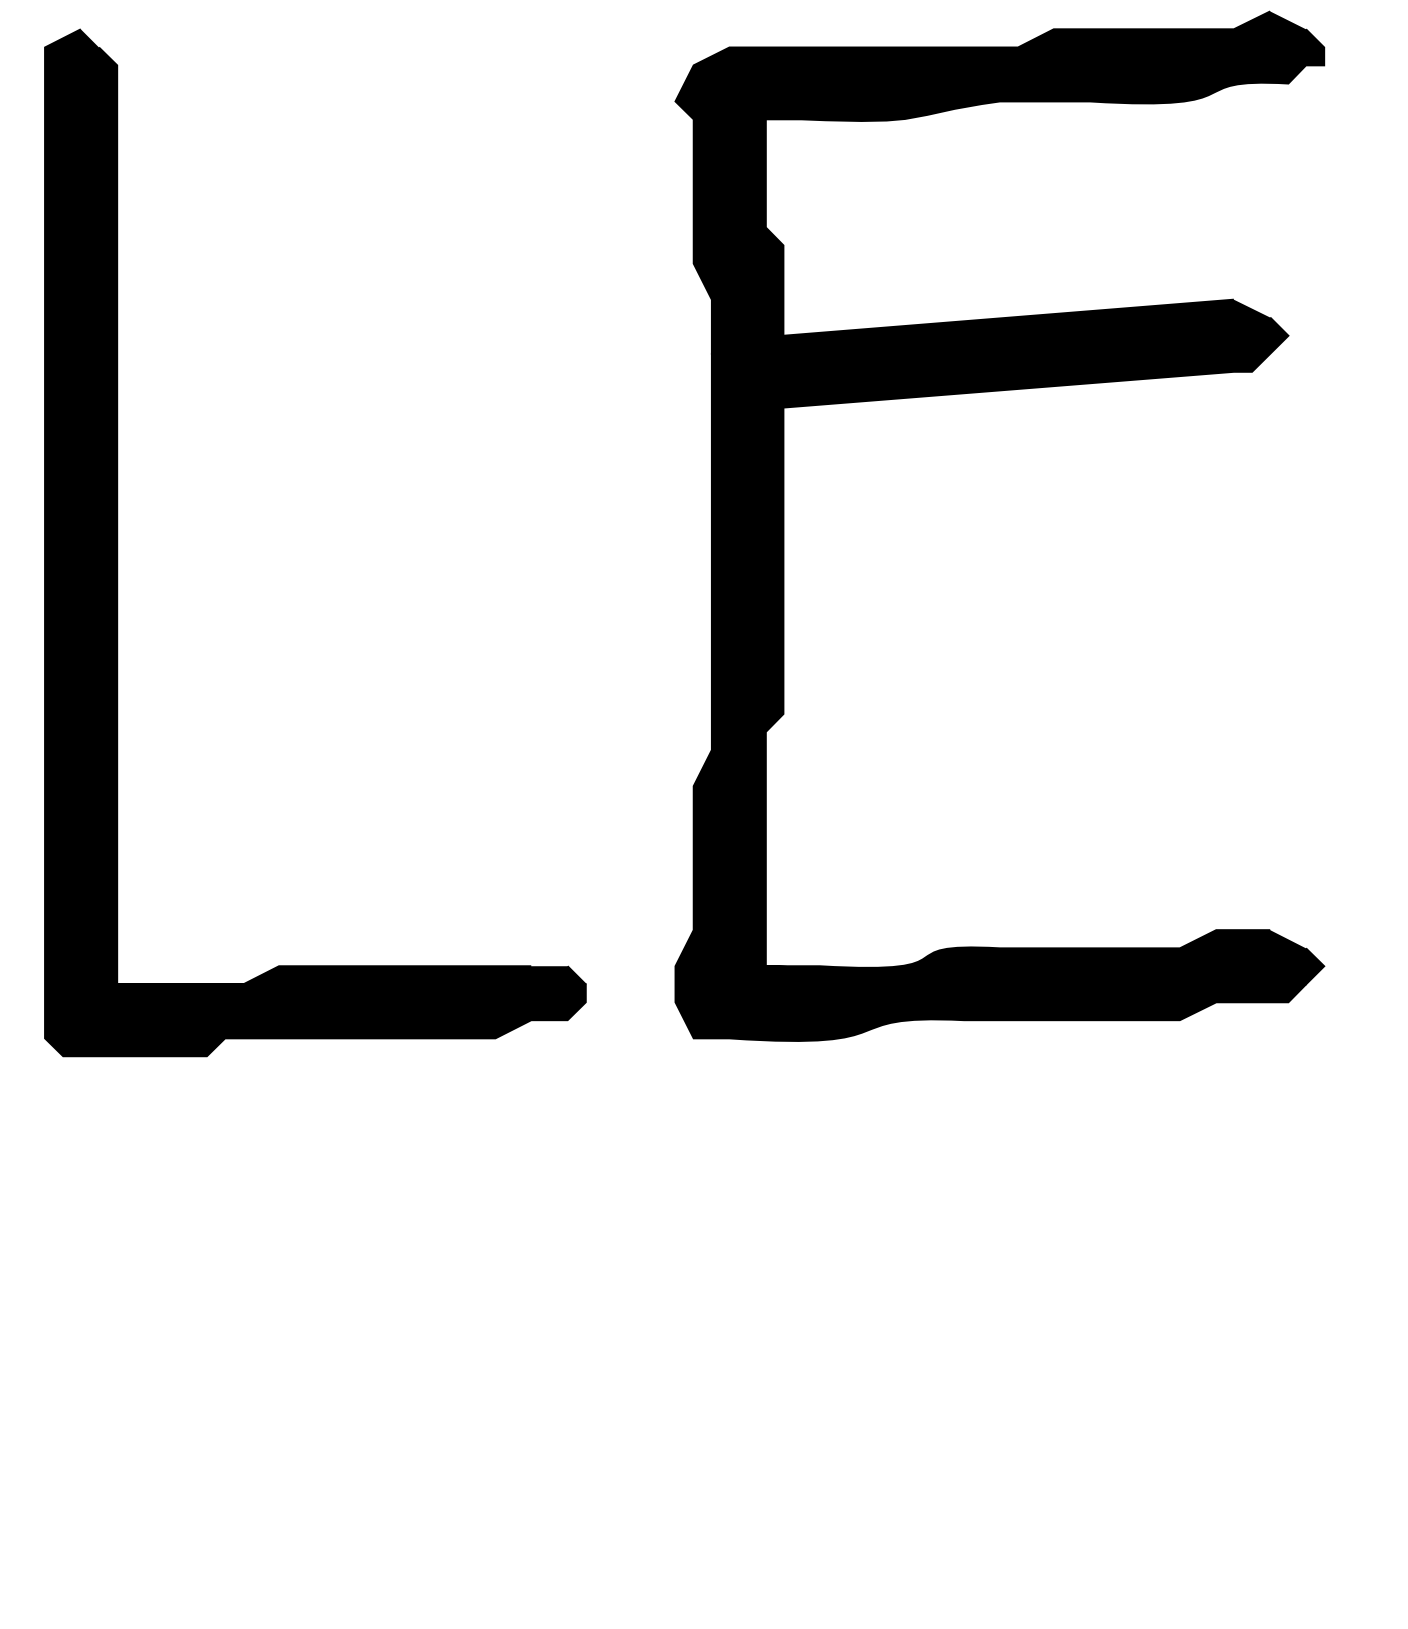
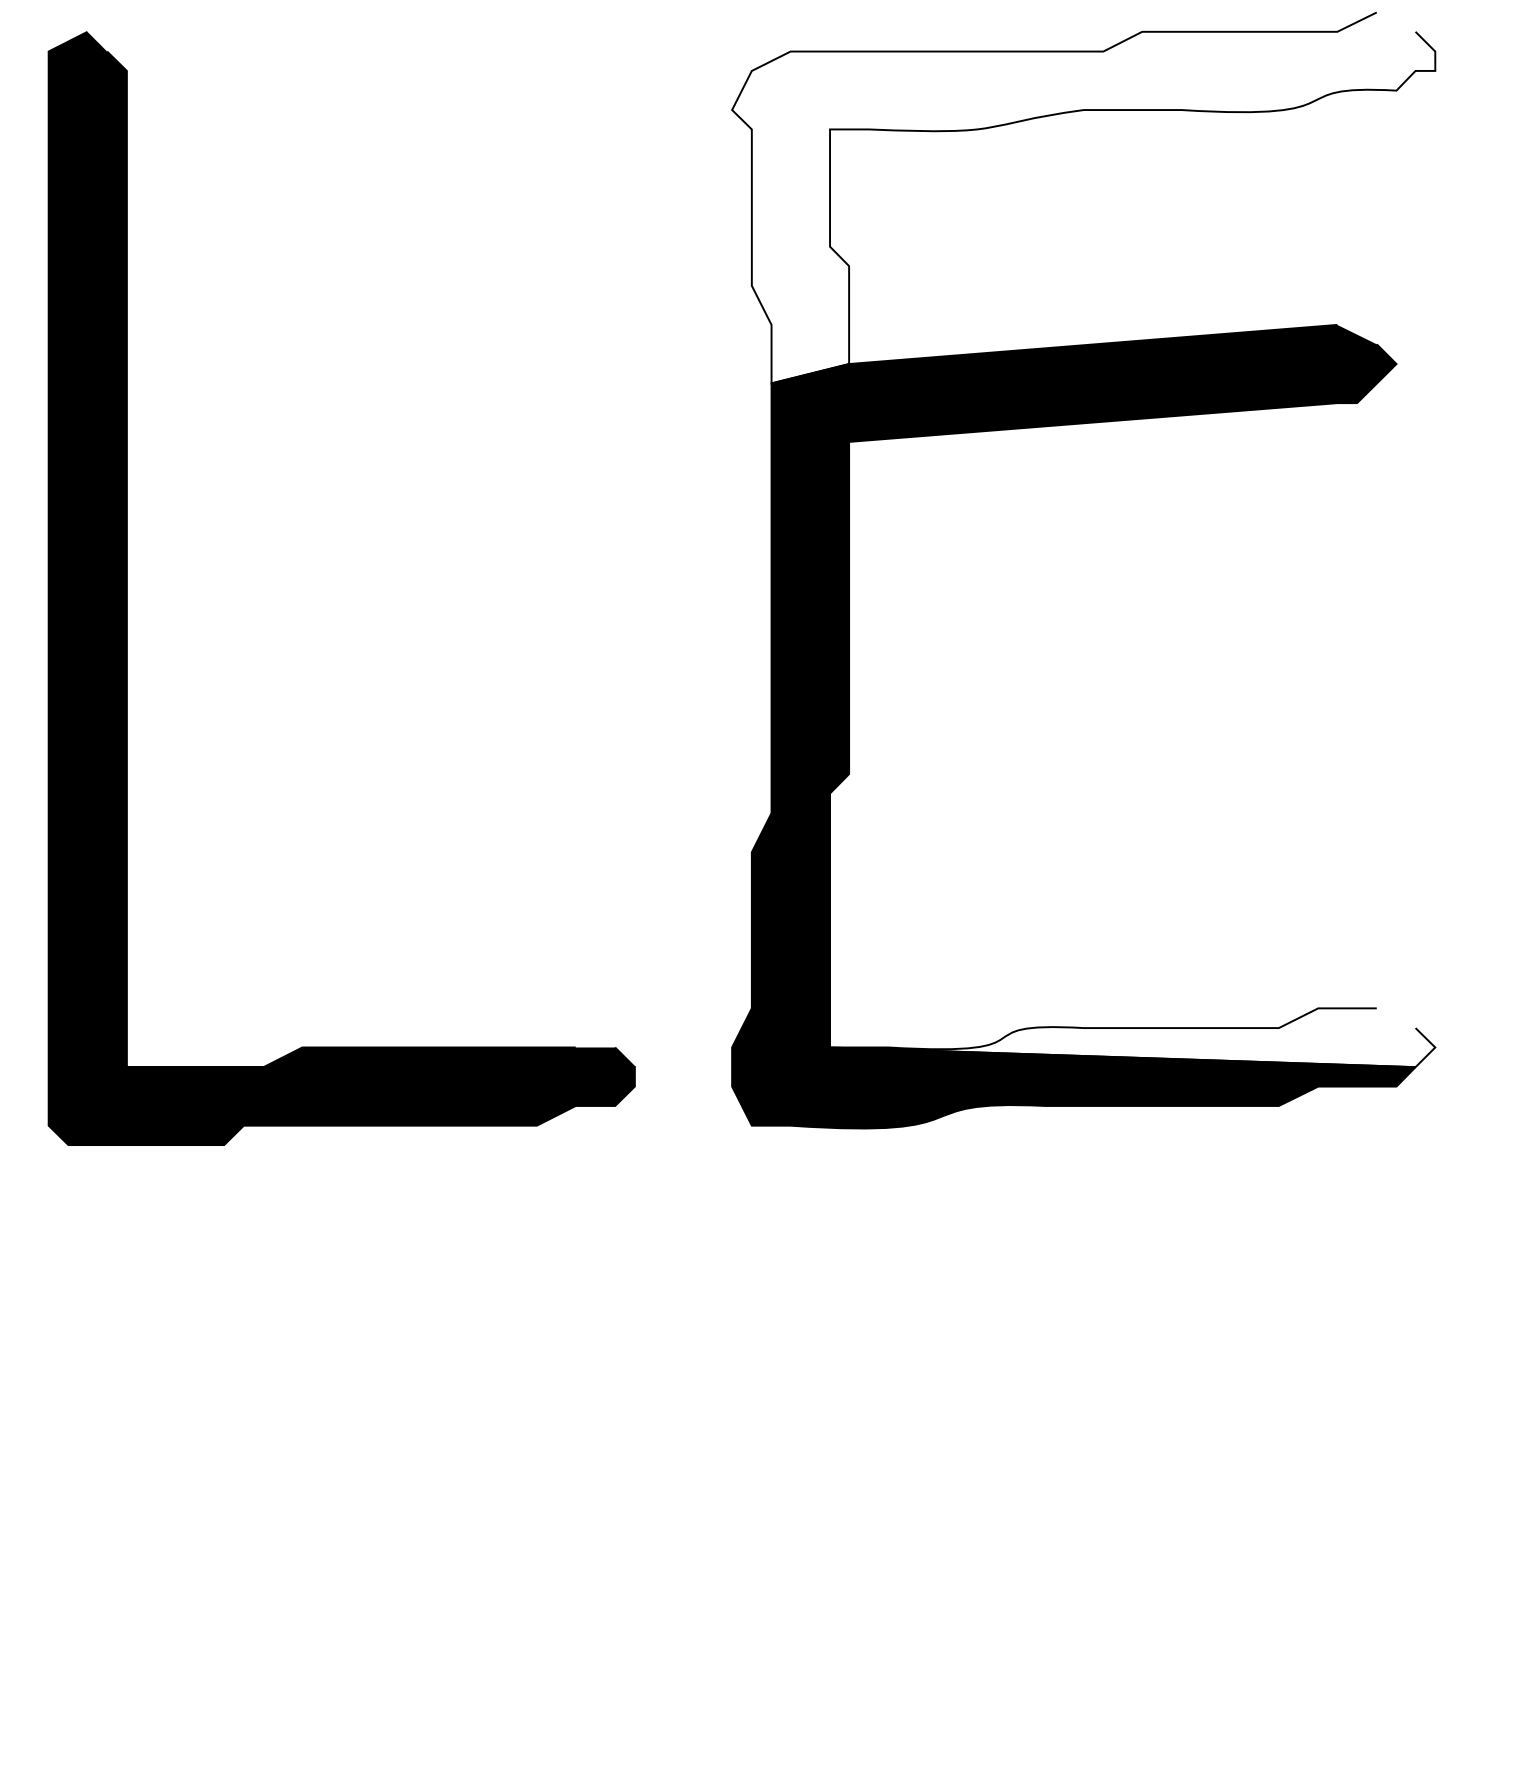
fill: (999, 182) -> (1083, 197), removed
fill: (1044, 957) -> (1132, 1037), removed

